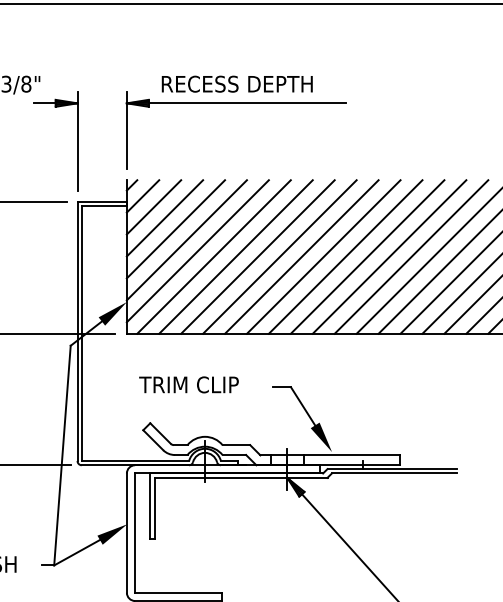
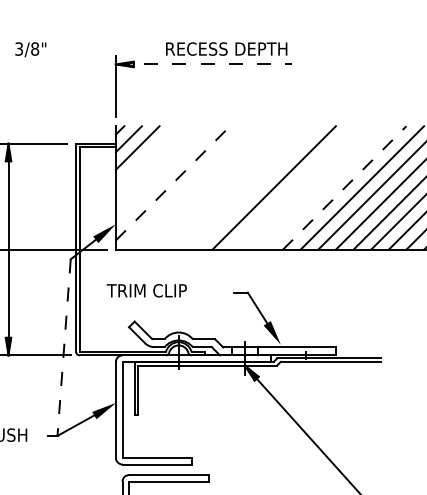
text: (237, 83) -> (226, 48), moved
line: (237, 103) -> (204, 64), solid -> dashed
part: (76, 141) -> (75, 95), removed
line: (164, 217) -> (146, 156), removed
line: (174, 229) -> (154, 165), removed
line: (186, 240) -> (163, 174), removed
line: (197, 251) -> (172, 183), solid -> dashed
line: (213, 256) -> (185, 187), removed
line: (235, 256) -> (203, 187), removed
line: (256, 256) -> (220, 187), removed
line: (279, 256) -> (238, 187), removed
line: (301, 256) -> (256, 187), removed
line: (345, 256) -> (291, 187), removed
line: (367, 256) -> (309, 187), removed
line: (388, 256) -> (326, 187), removed
line: (412, 256) -> (345, 187), solid -> dashed
text: (188, 384) -> (146, 290), moved
line: (62, 455) -> (64, 347), solid -> dashed

